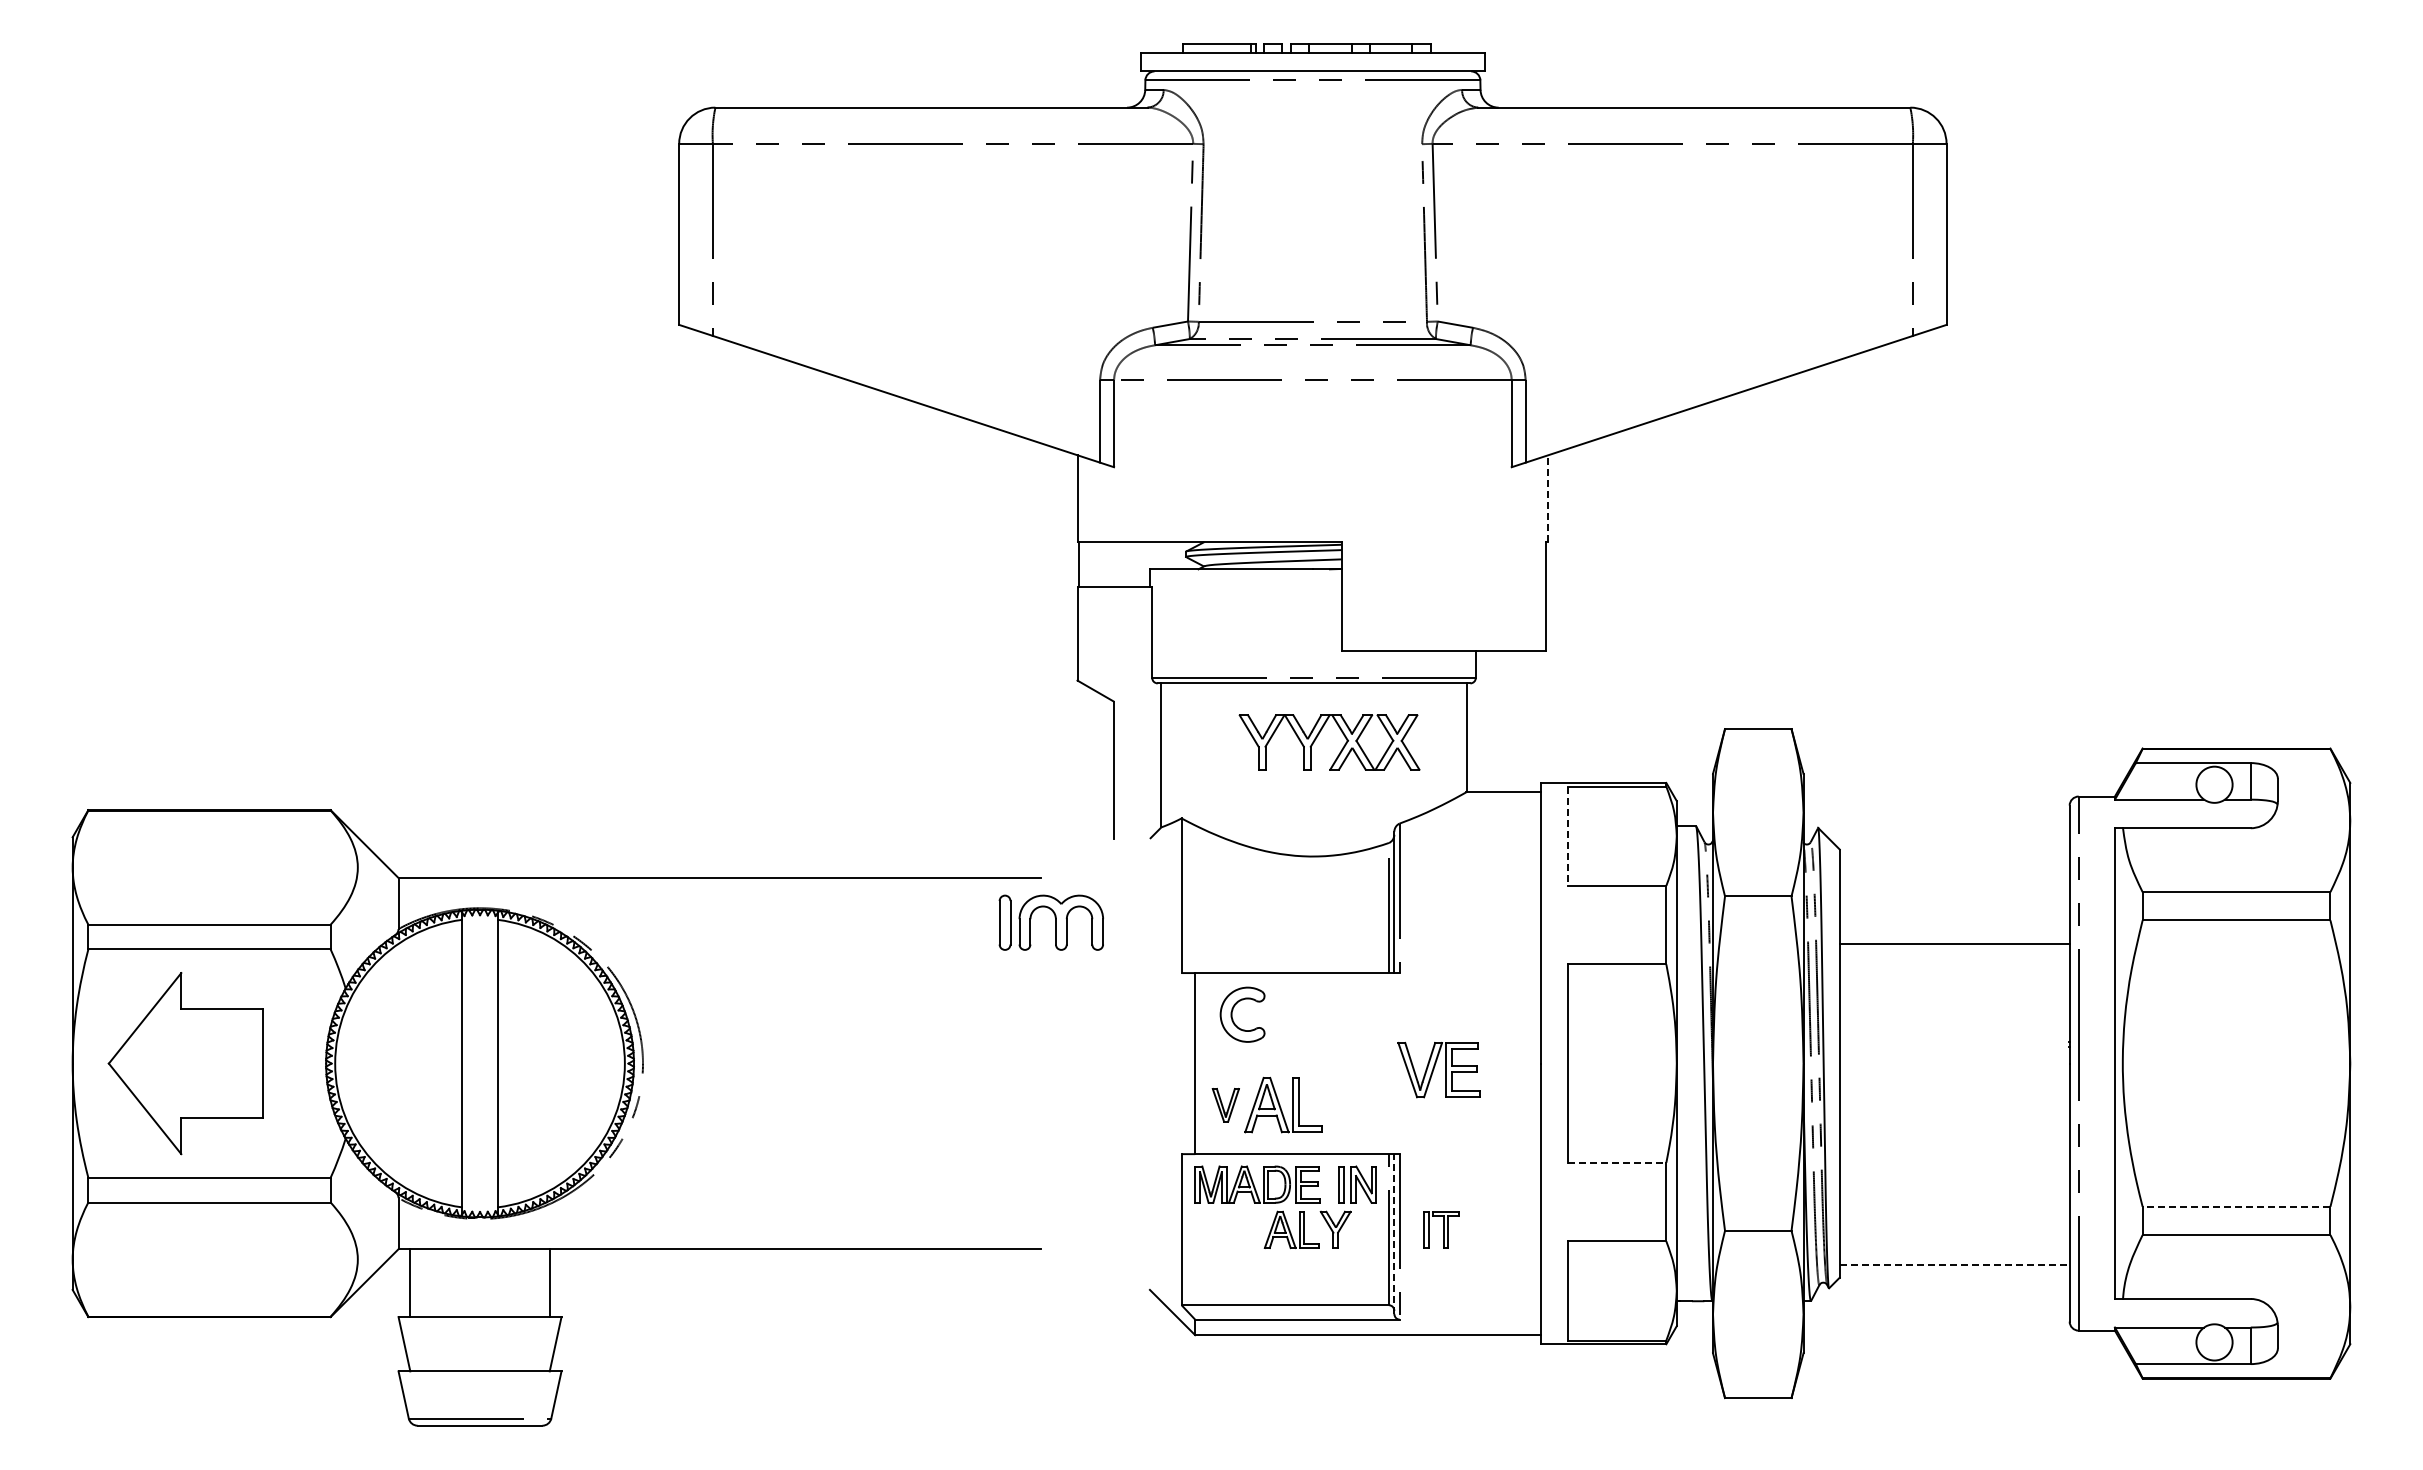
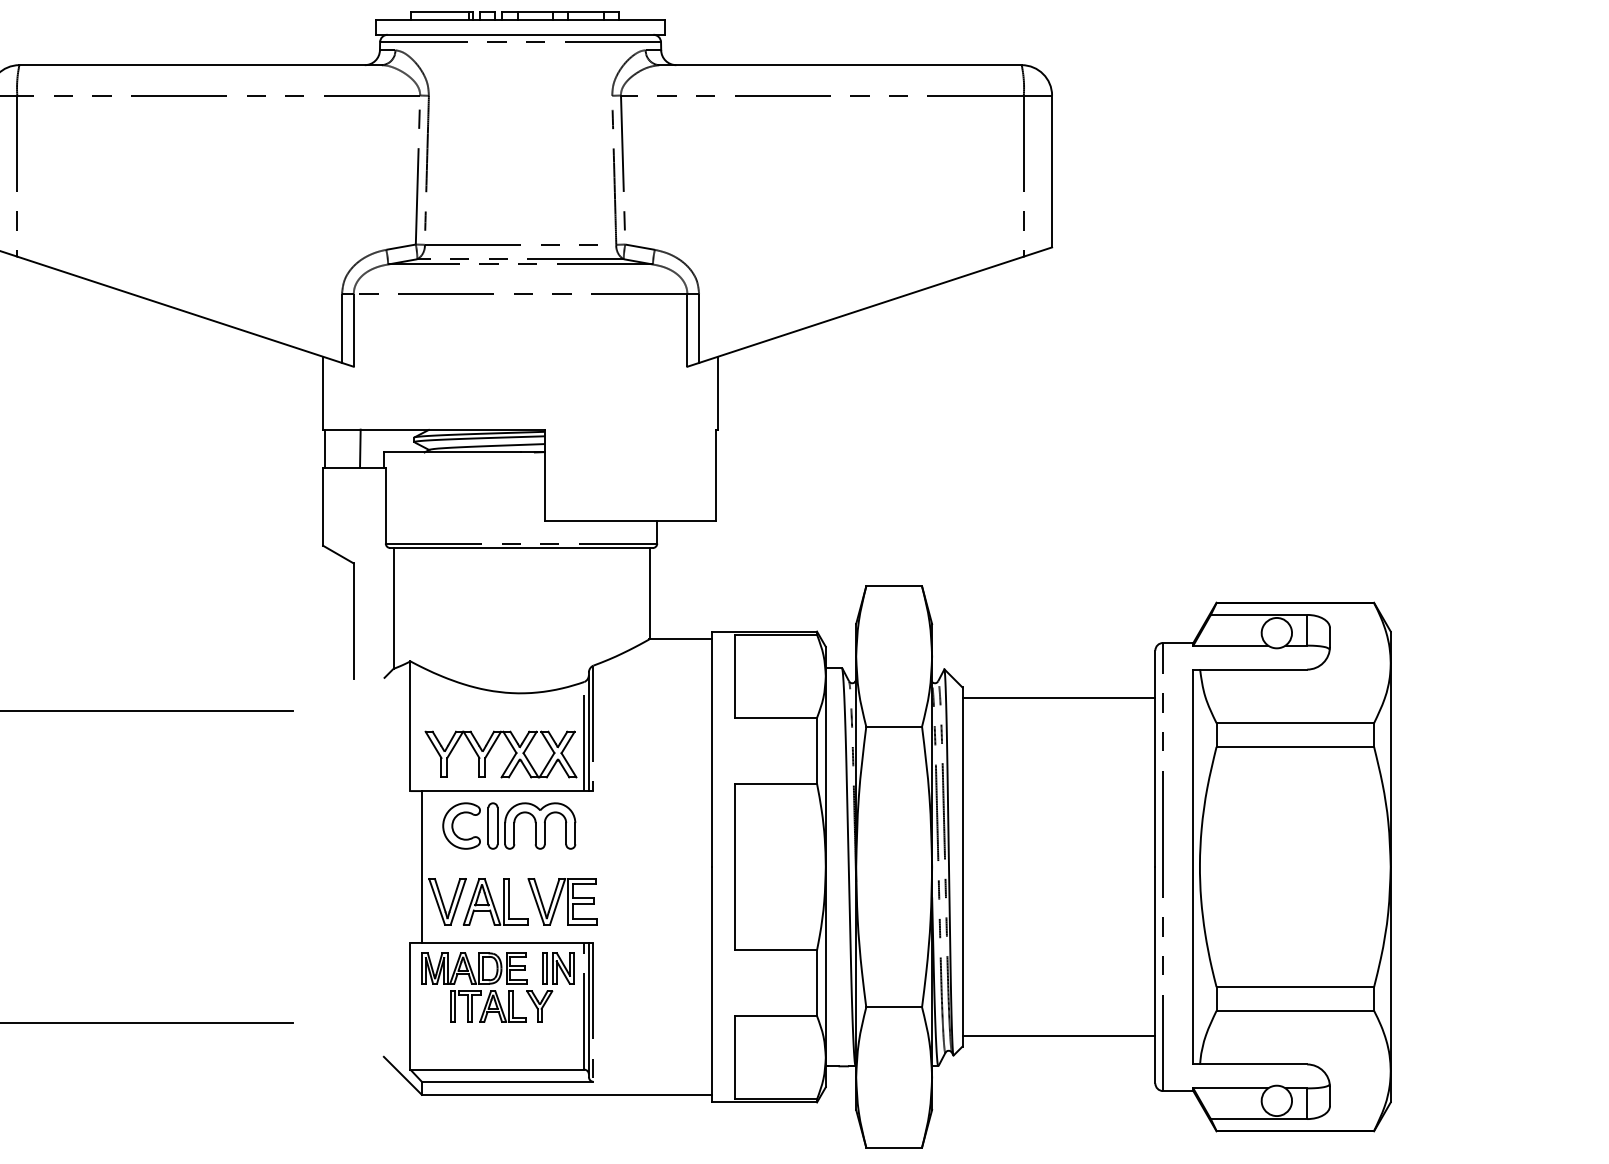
line: (1548, 498) -> (718, 393), dashed -> solid
line: (1121, 564) -> (360, 448), added
part: (1319, 734) -> (492, 747), moved
line: (1568, 836) -> (734, 676), dashed -> solid
part: (1050, 922) -> (531, 825), moved
line: (1954, 943) -> (1058, 698), moved
part: (1438, 1070) -> (562, 902), moved
part: (1225, 1105) -> (447, 902), size x1.67
line: (1617, 1162) -> (776, 949), dashed -> solid
line: (2236, 1206) -> (1295, 986), dashed -> solid
part: (1441, 1229) -> (465, 1006), moved
line: (1394, 1234) -> (589, 1010), dashed -> solid
line: (1954, 1264) -> (1058, 1035), dashed -> solid

